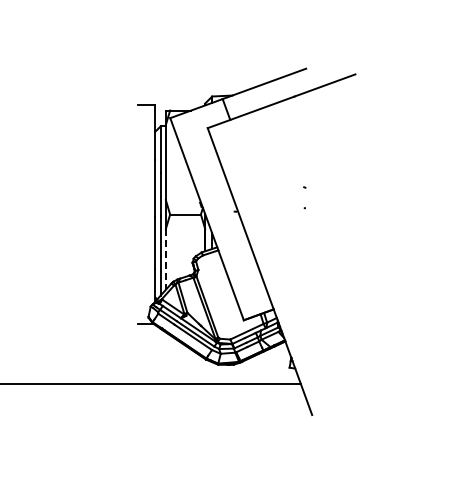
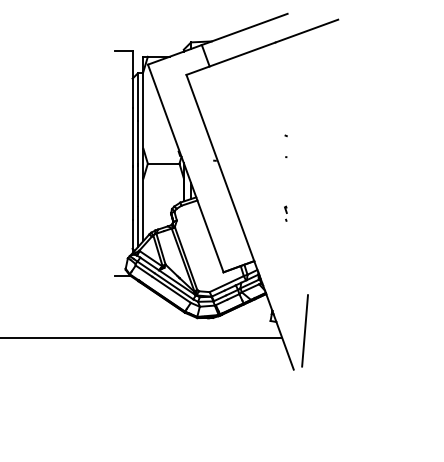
line: (165, 259) -> (143, 209), dashed -> solid
part: (304, 263) -> (285, 213), added
line: (323, 377) -> (305, 331), added

